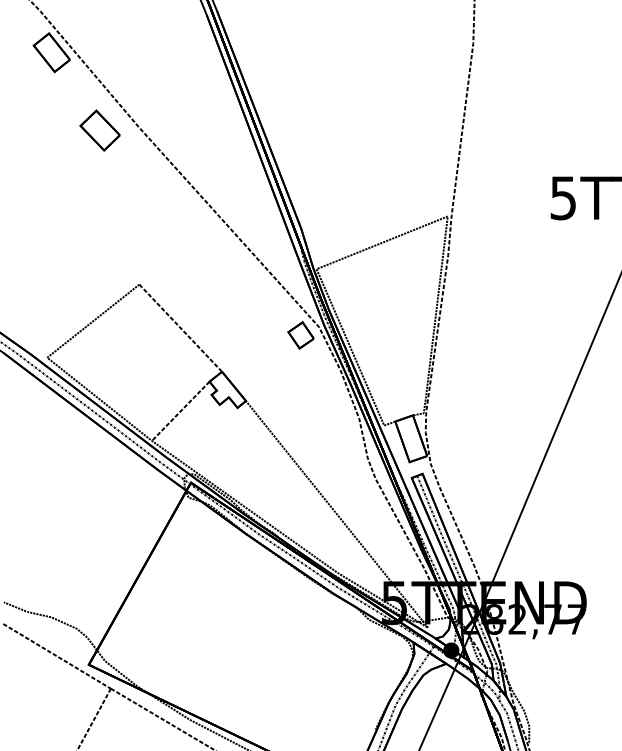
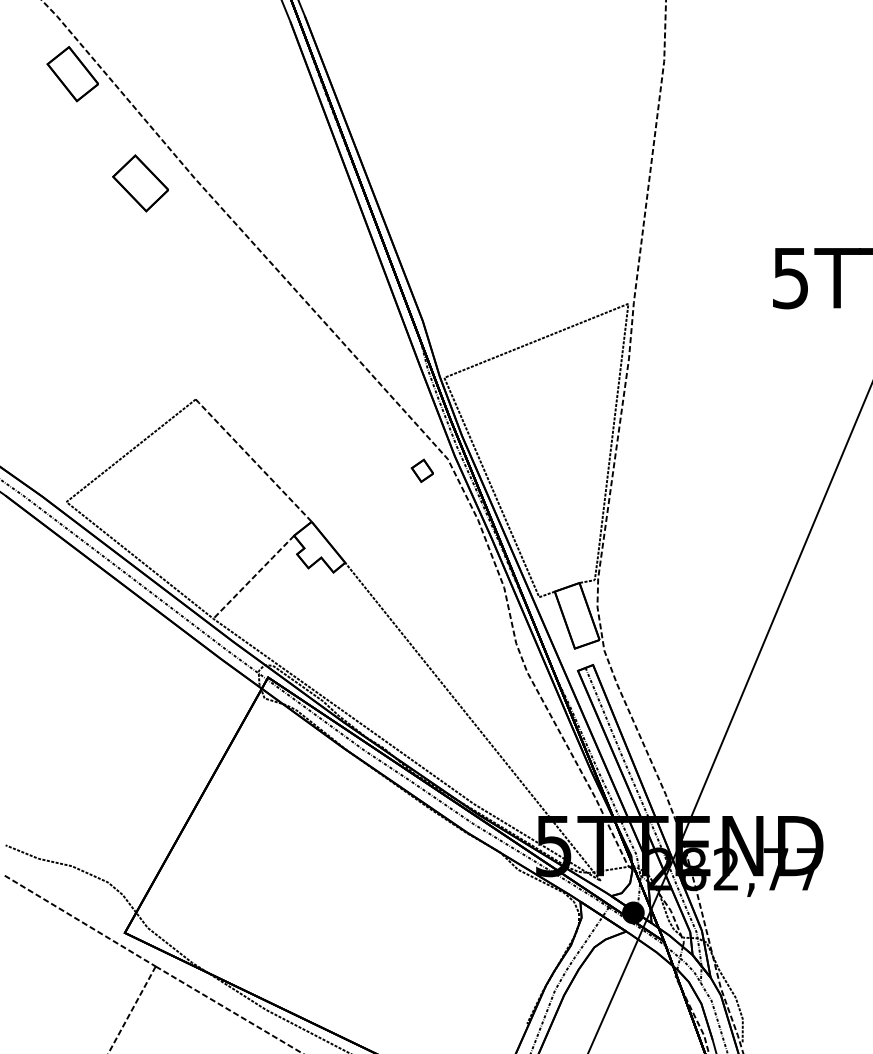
part: (301, 335) -> (422, 470), size x0.6

